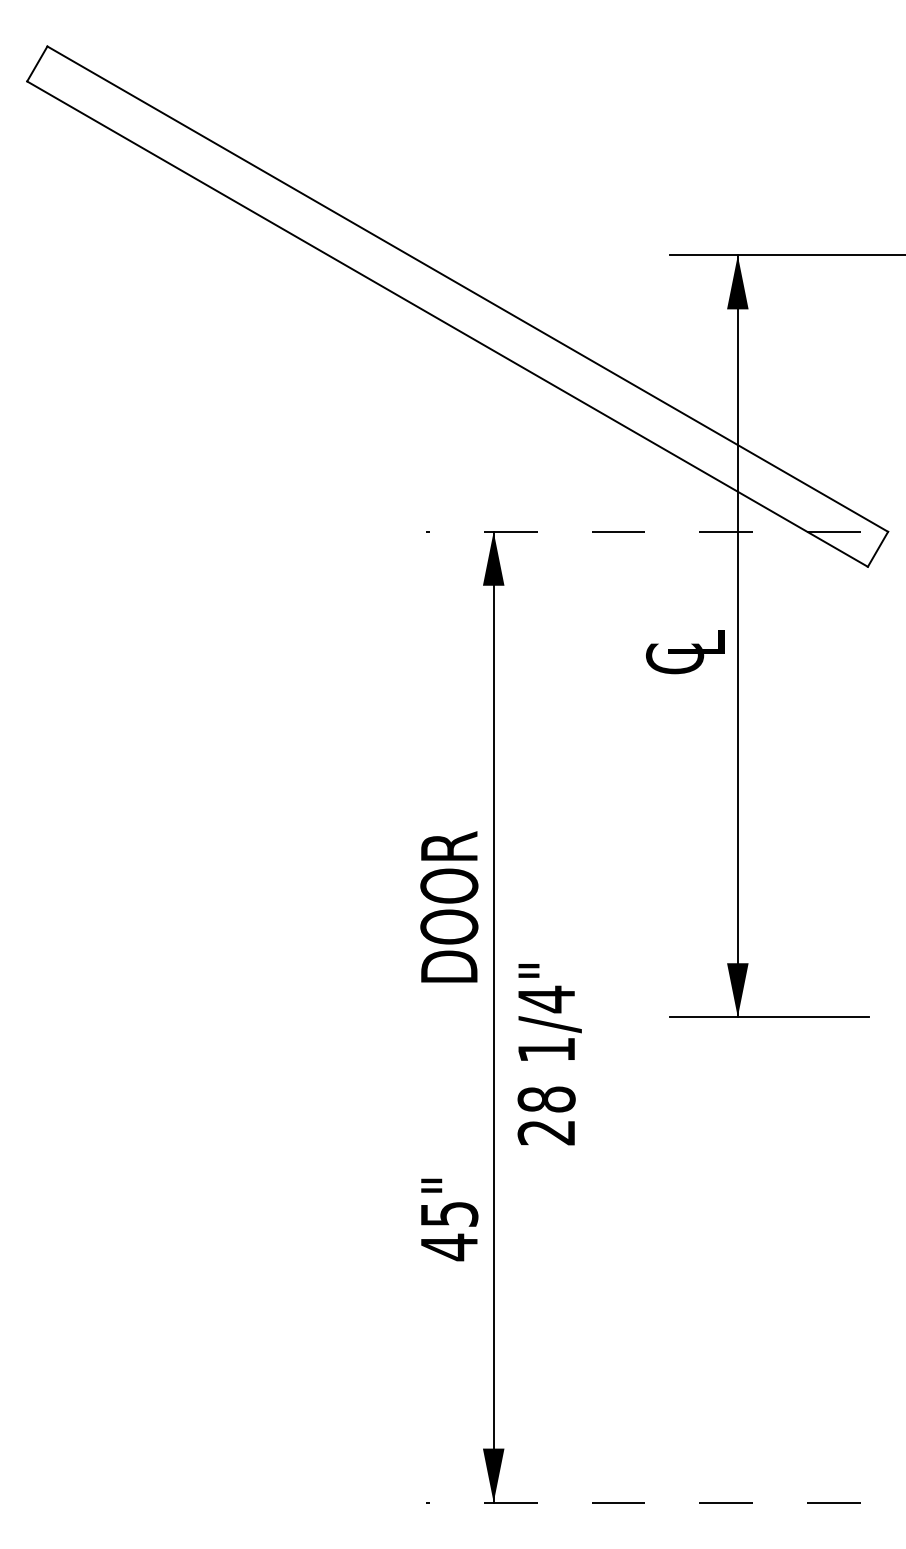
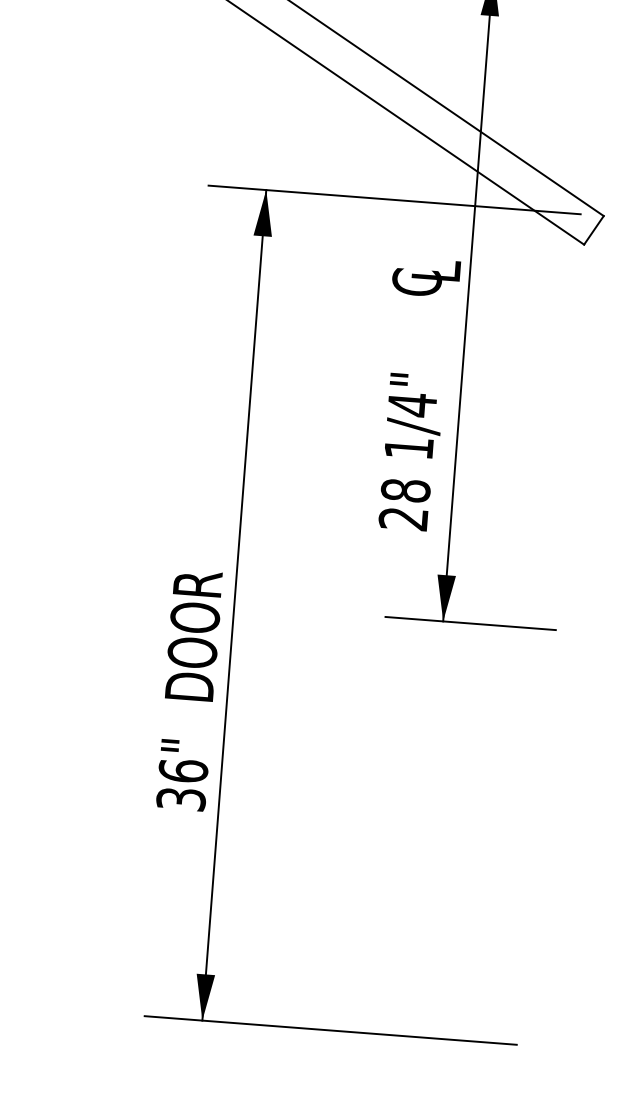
line: (643, 531) -> (394, 199), dashed -> solid
text: (685, 652) -> (426, 277), moved
text: (449, 906) -> (193, 635), moved
text: (549, 1054) -> (411, 452), moved
text: (449, 1231) -> (182, 785), 45" -> 36"
line: (643, 1502) -> (330, 1030), dashed -> solid

